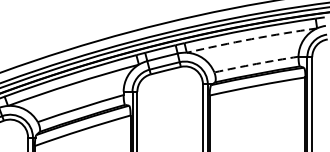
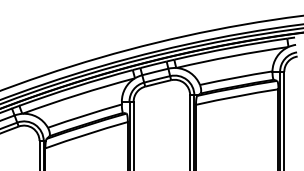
arc: (252, 39) -> (232, 56), dashed -> solid
arc: (256, 63) -> (236, 77), dashed -> solid

